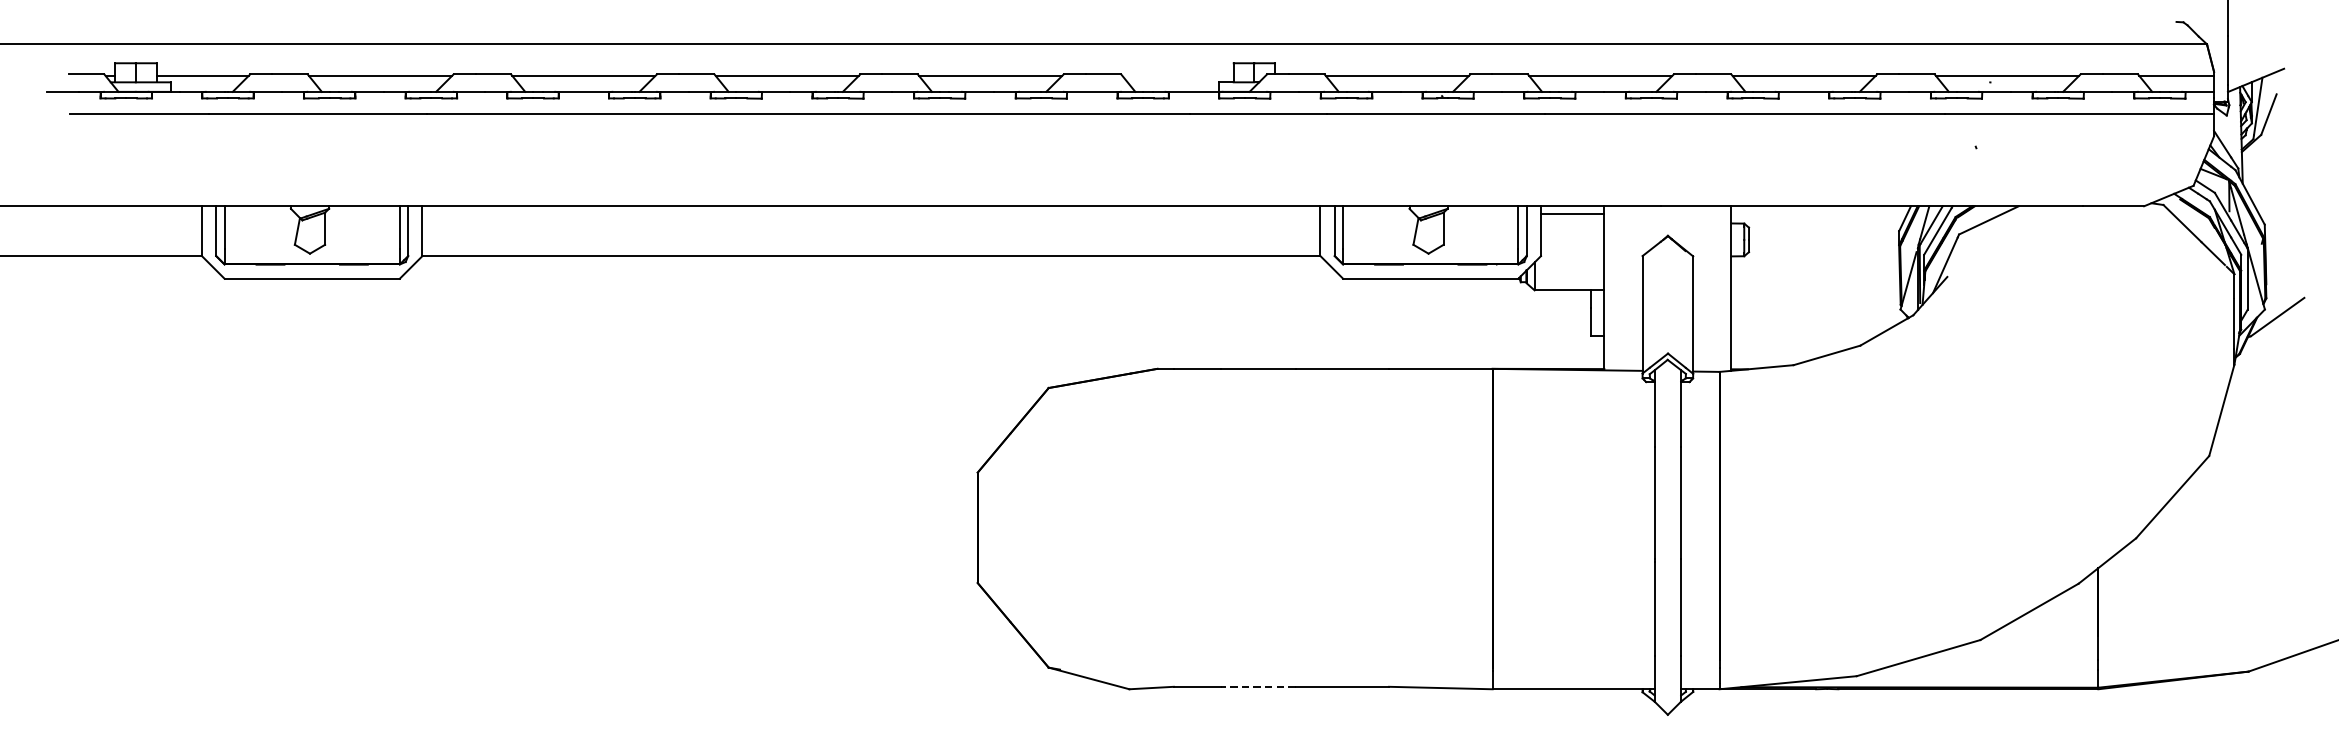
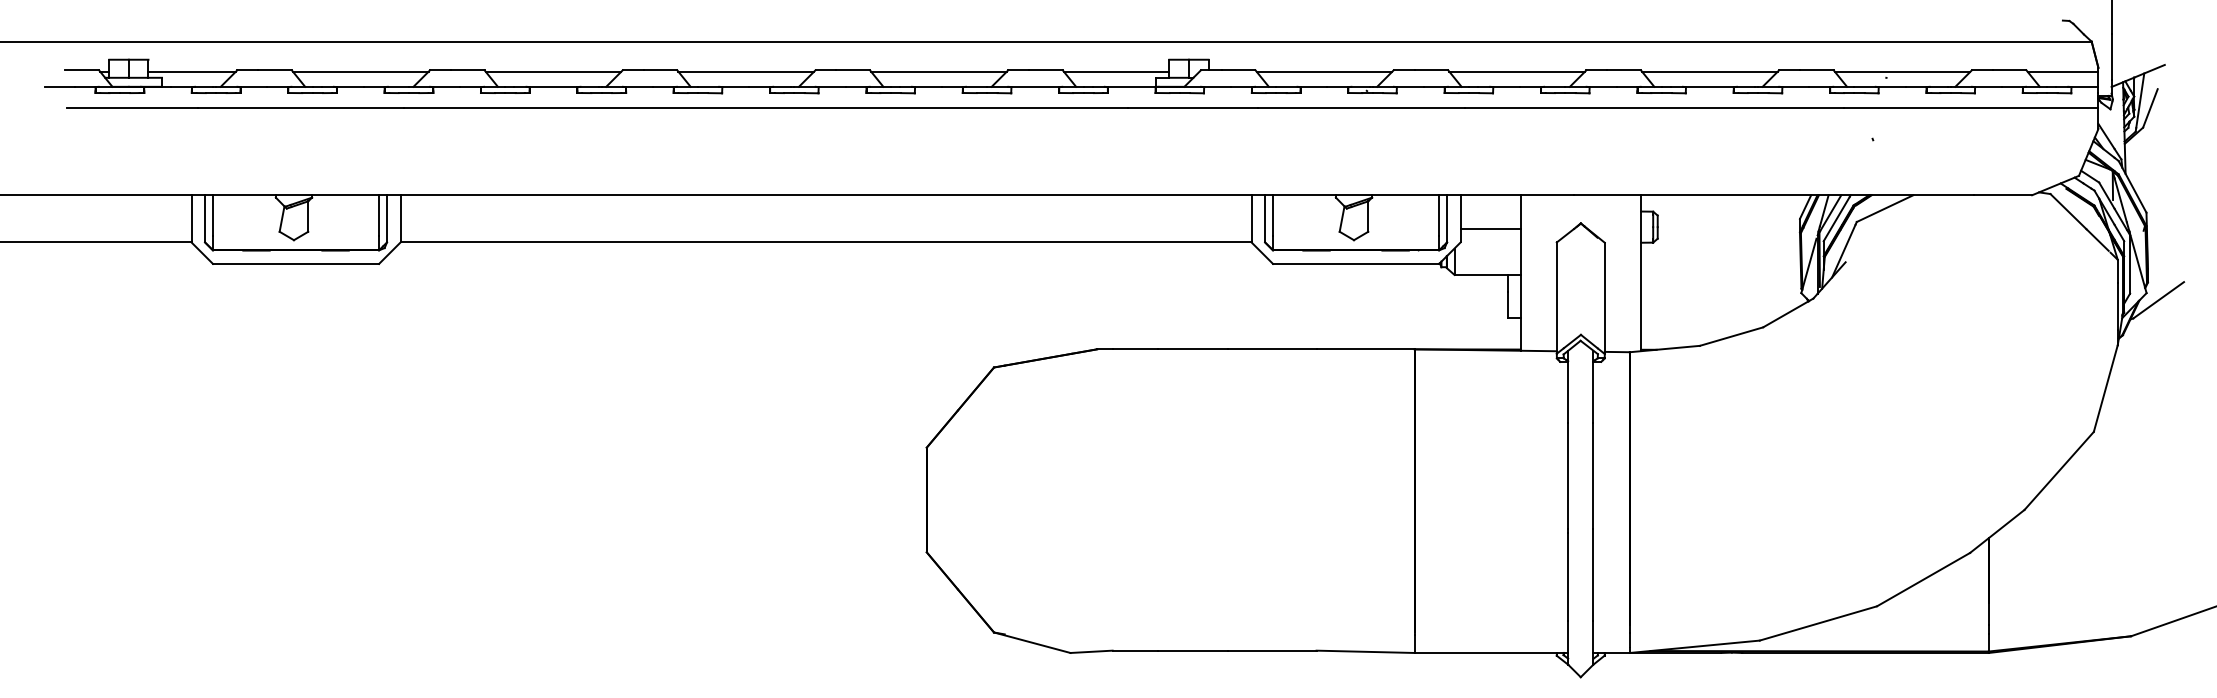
line: (1177, 75) -> (1116, 71), added
line: (1572, 213) -> (1490, 228), moved
line: (1258, 686) -> (1192, 650), dashed -> solid

